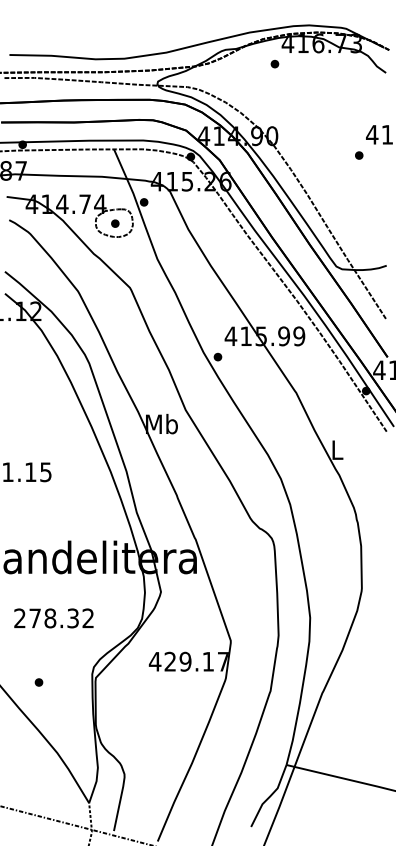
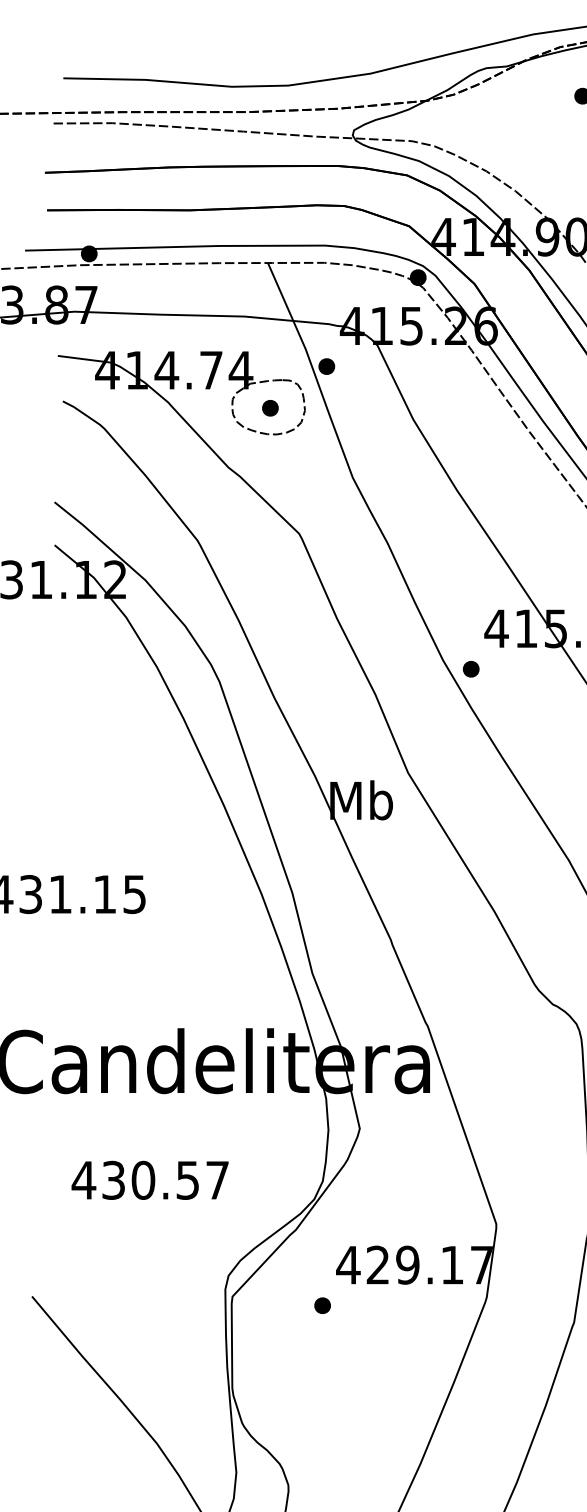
text: (53, 618) -> (149, 1180), 278.32 -> 430.57
part: (38, 682) -> (321, 1305), moved

